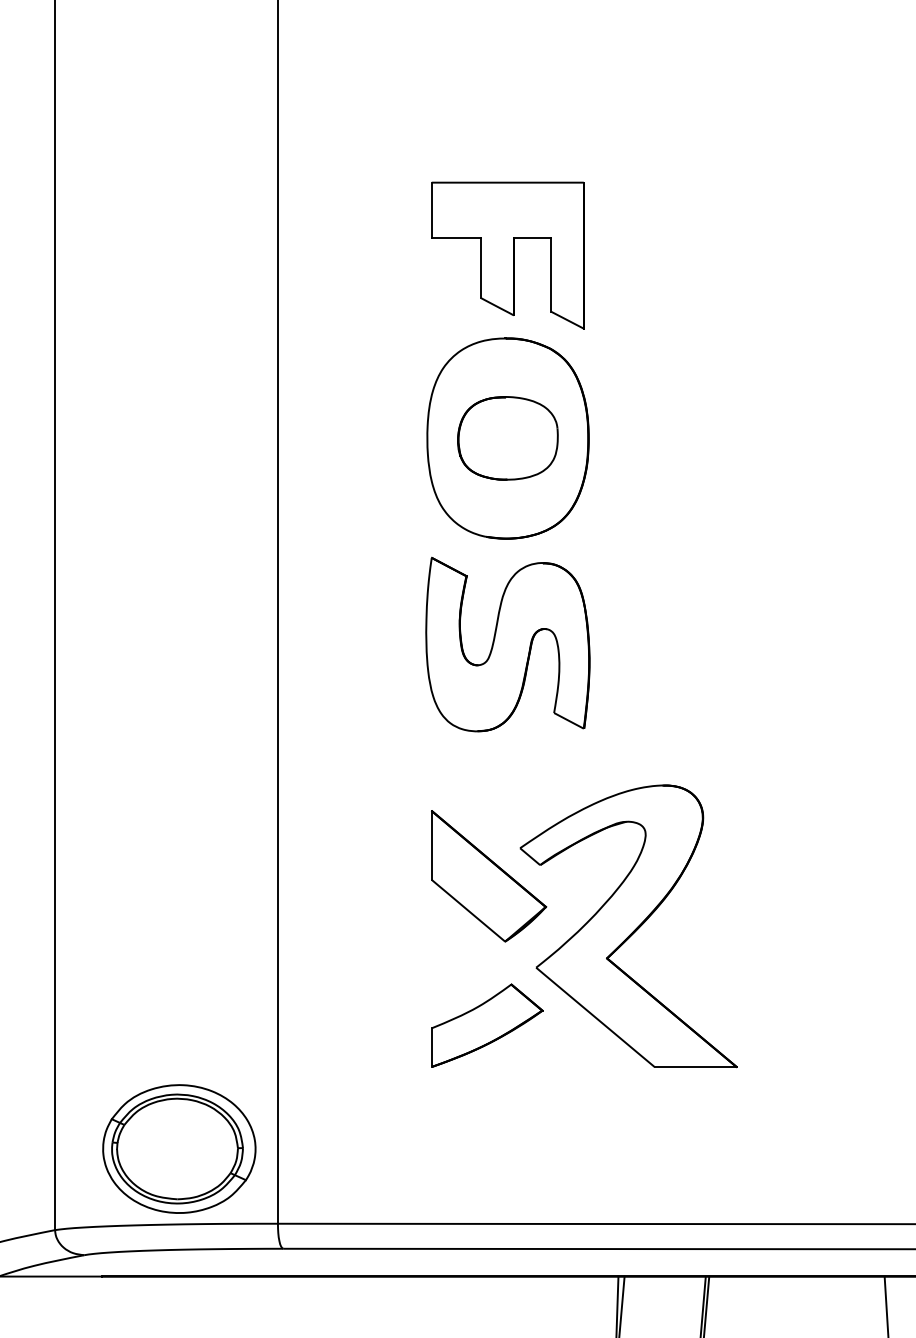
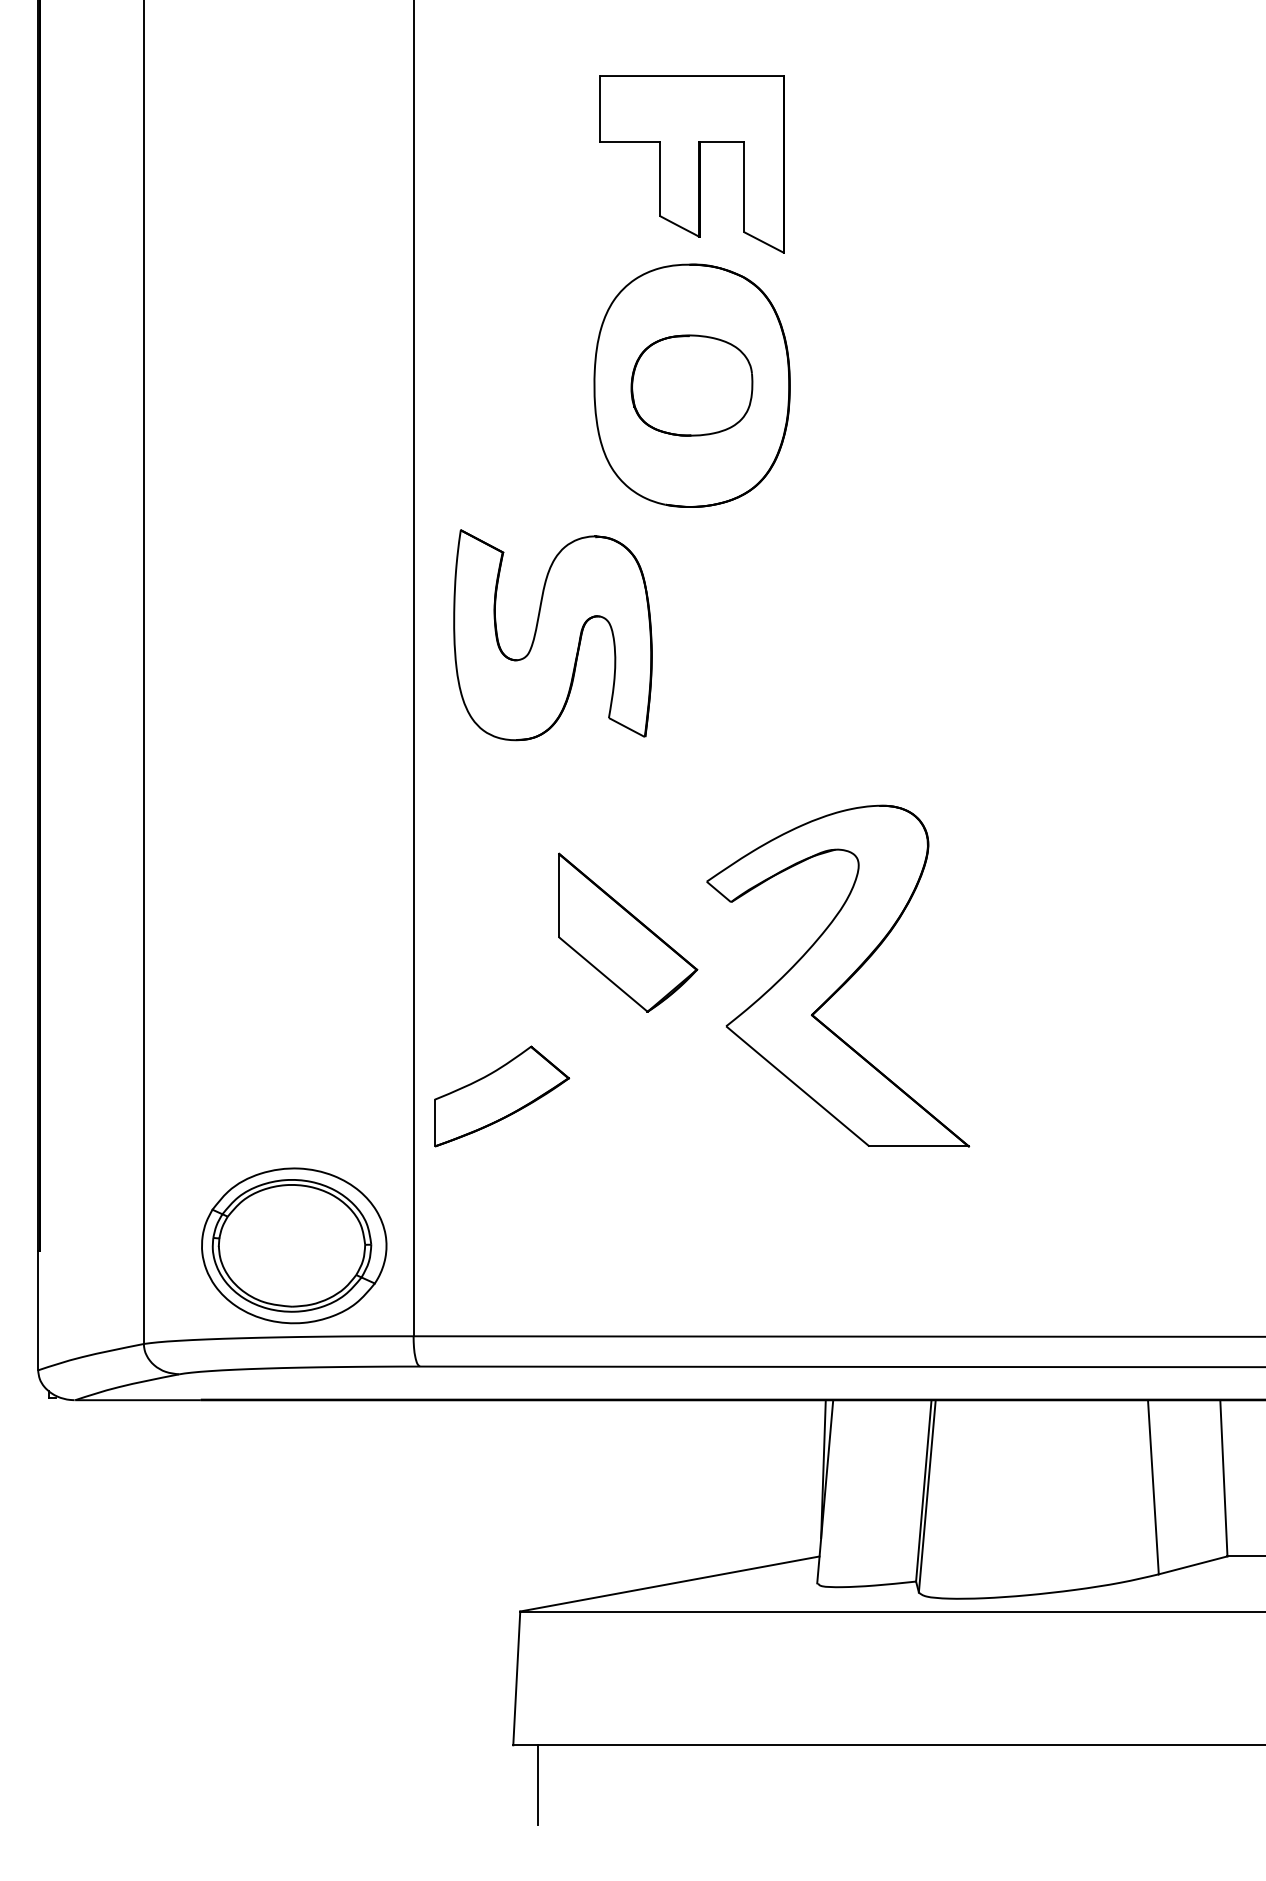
part: (507, 644) -> (552, 635), moved
part: (489, 876) -> (628, 932), moved
part: (487, 1025) -> (502, 1096), moved

